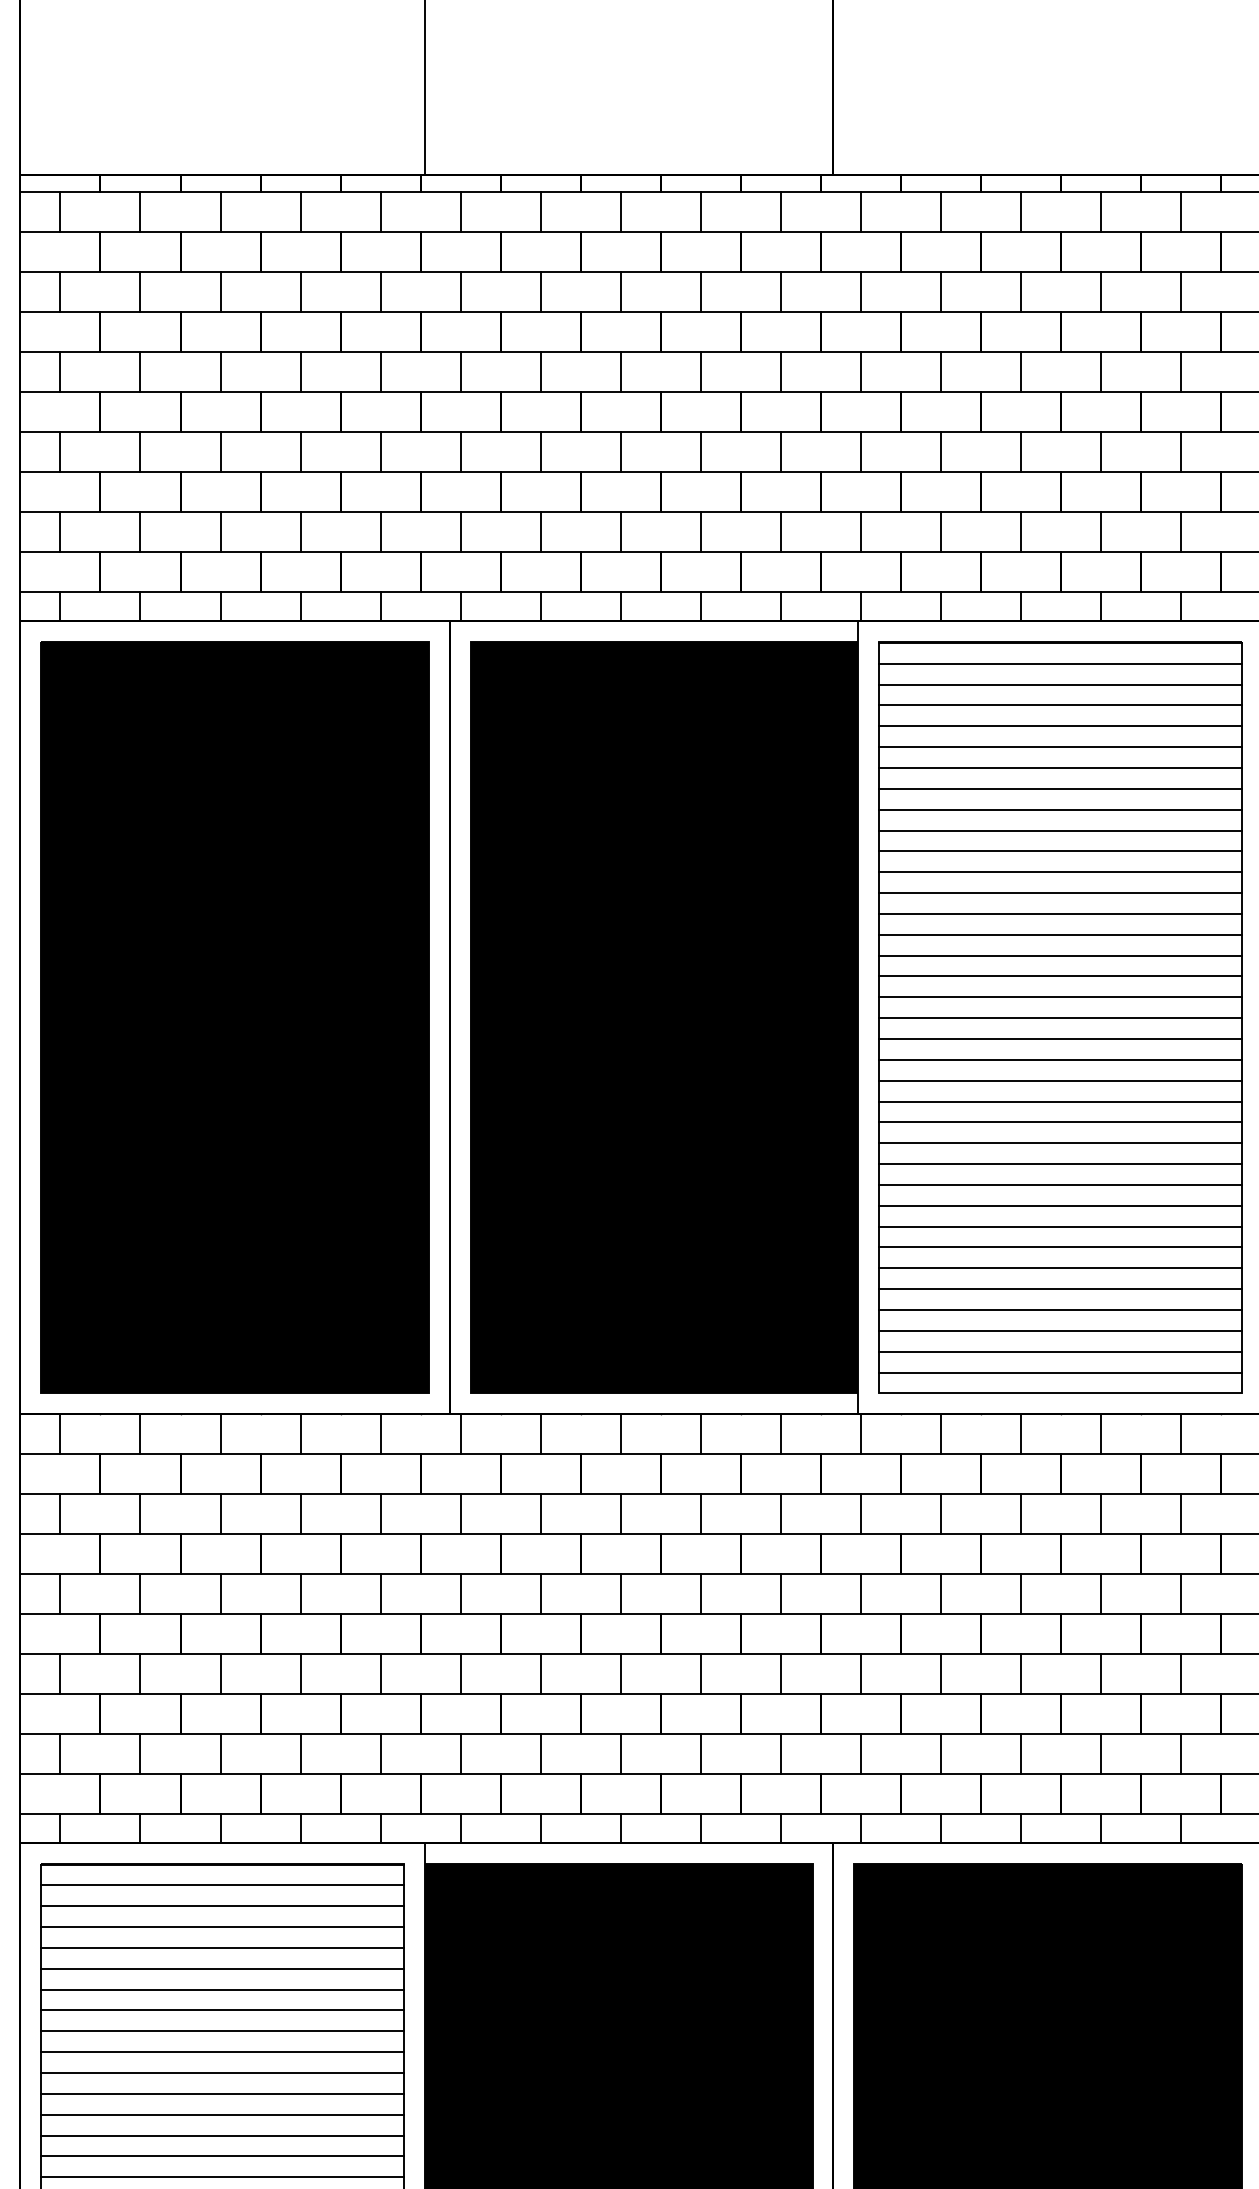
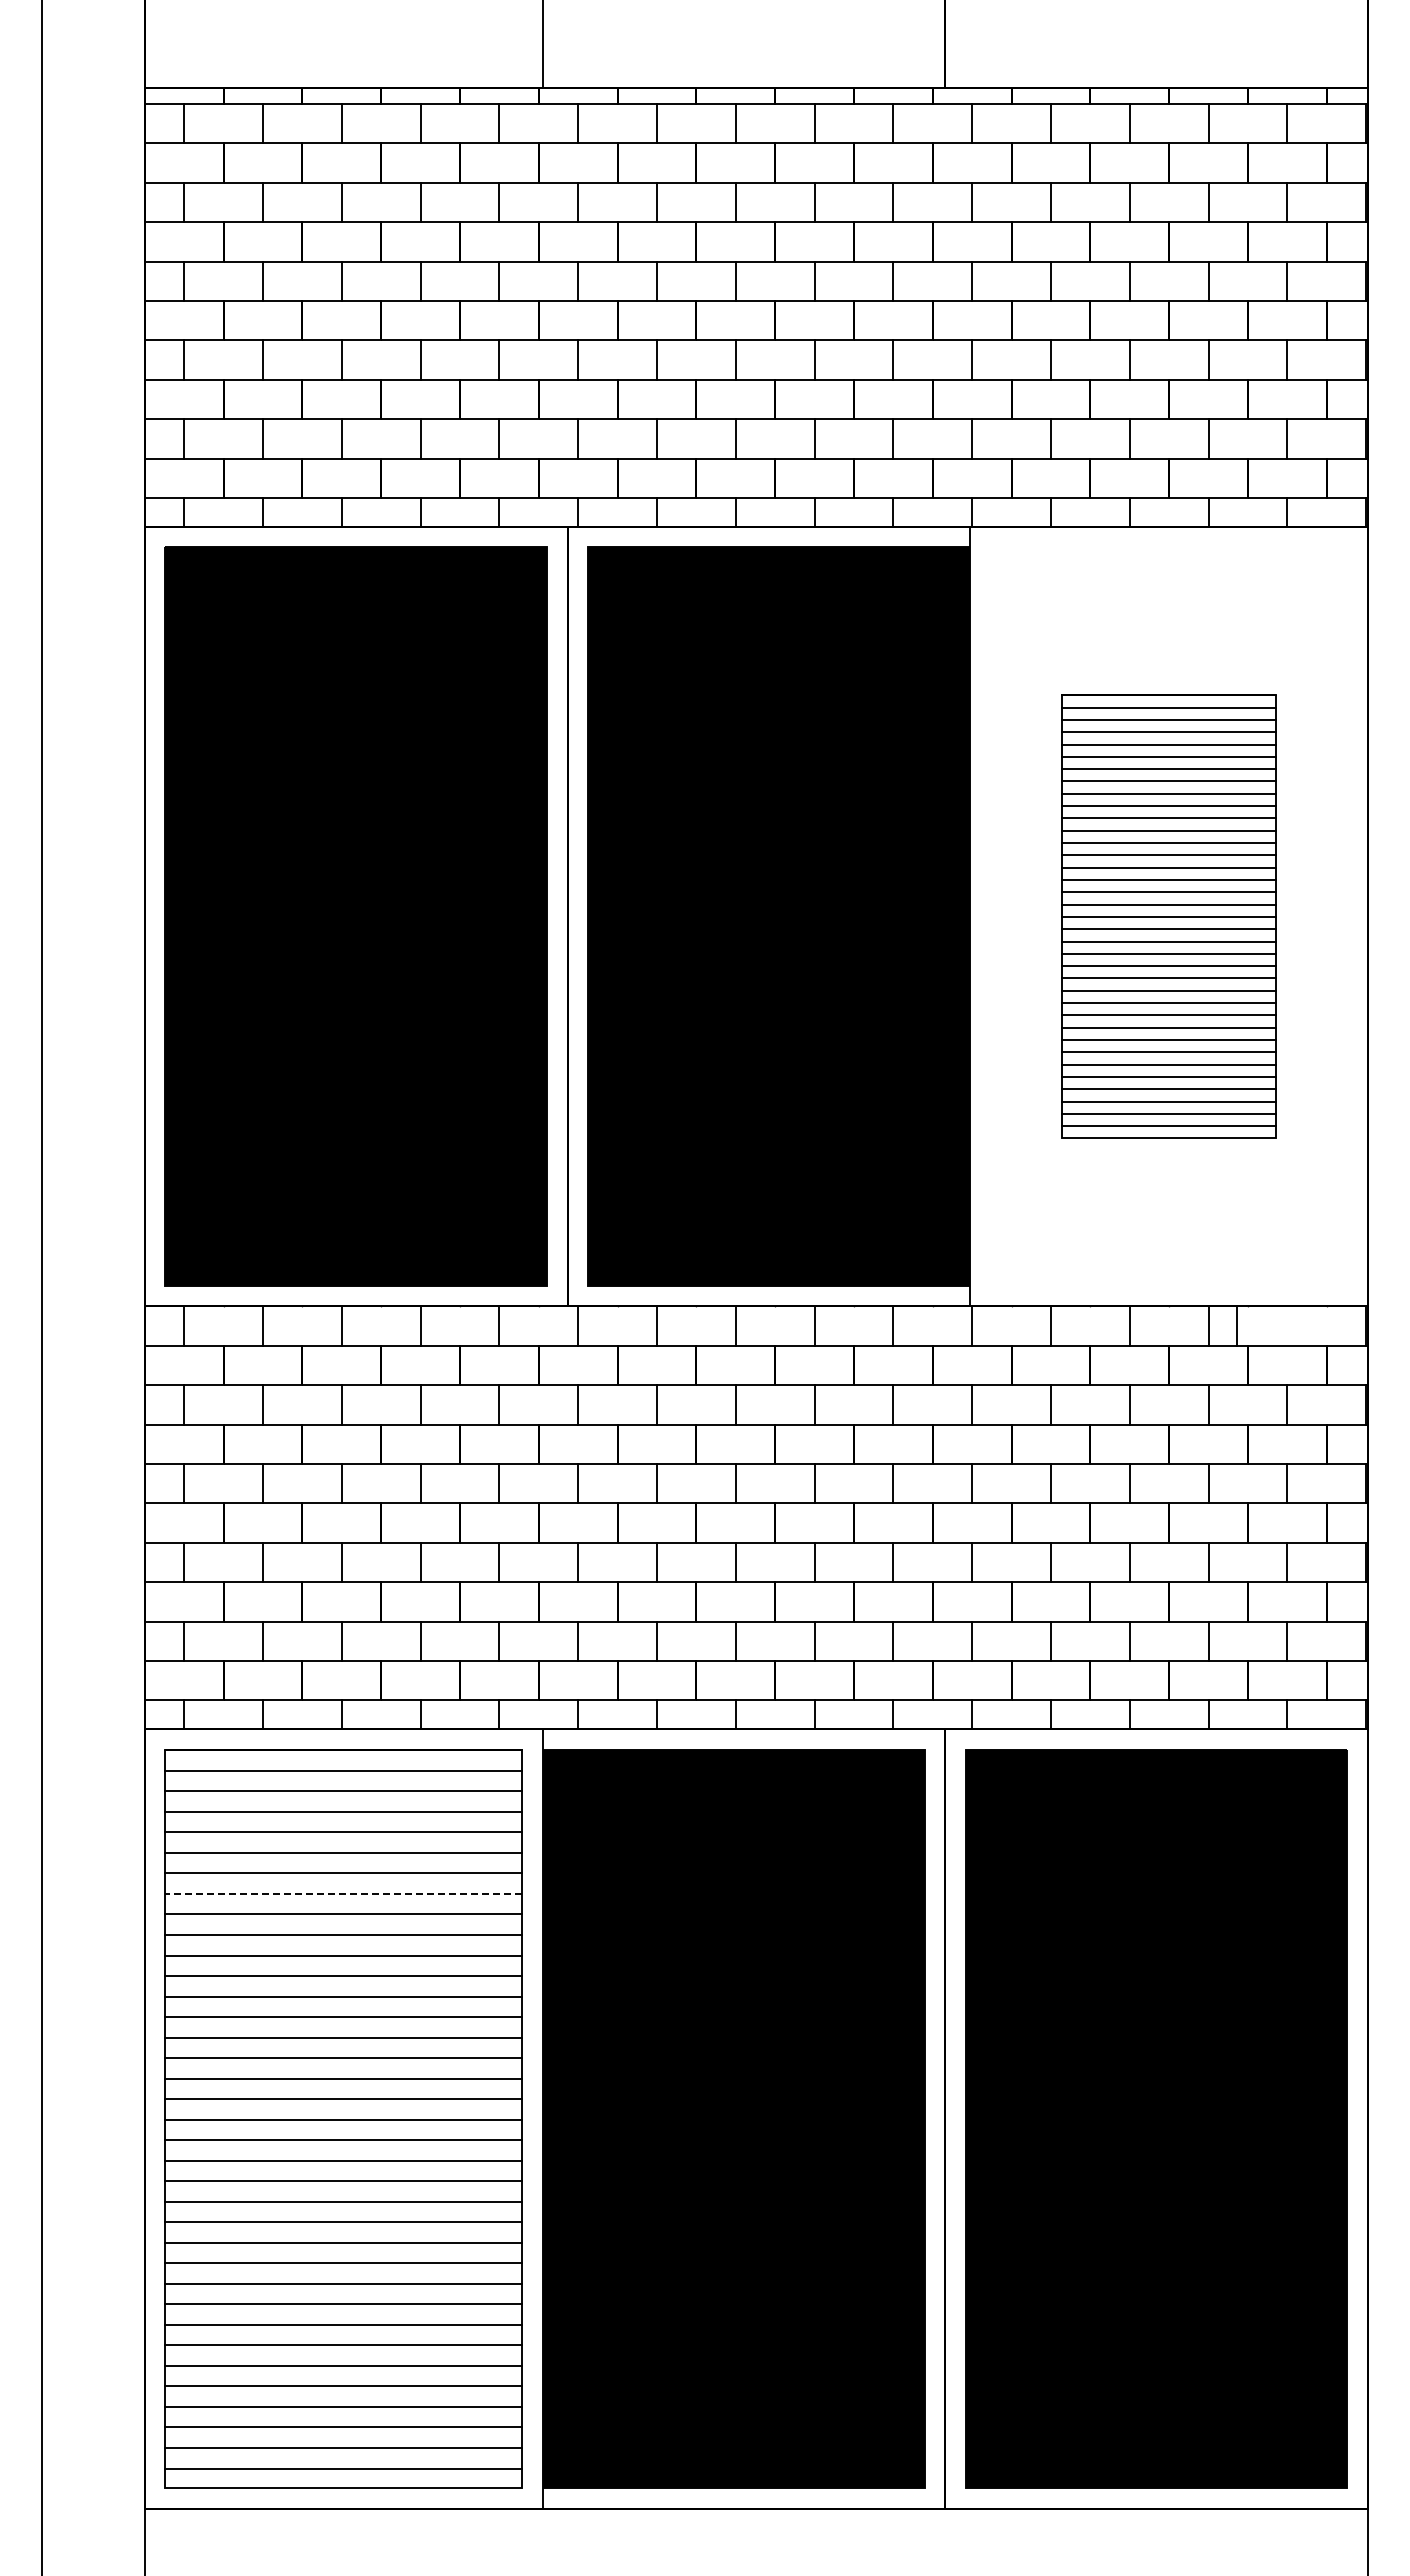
part: (1060, 1017) -> (1168, 916), size x0.6
line: (1181, 1432) -> (1237, 1325), moved
line: (222, 2010) -> (343, 1894), solid -> dashed

